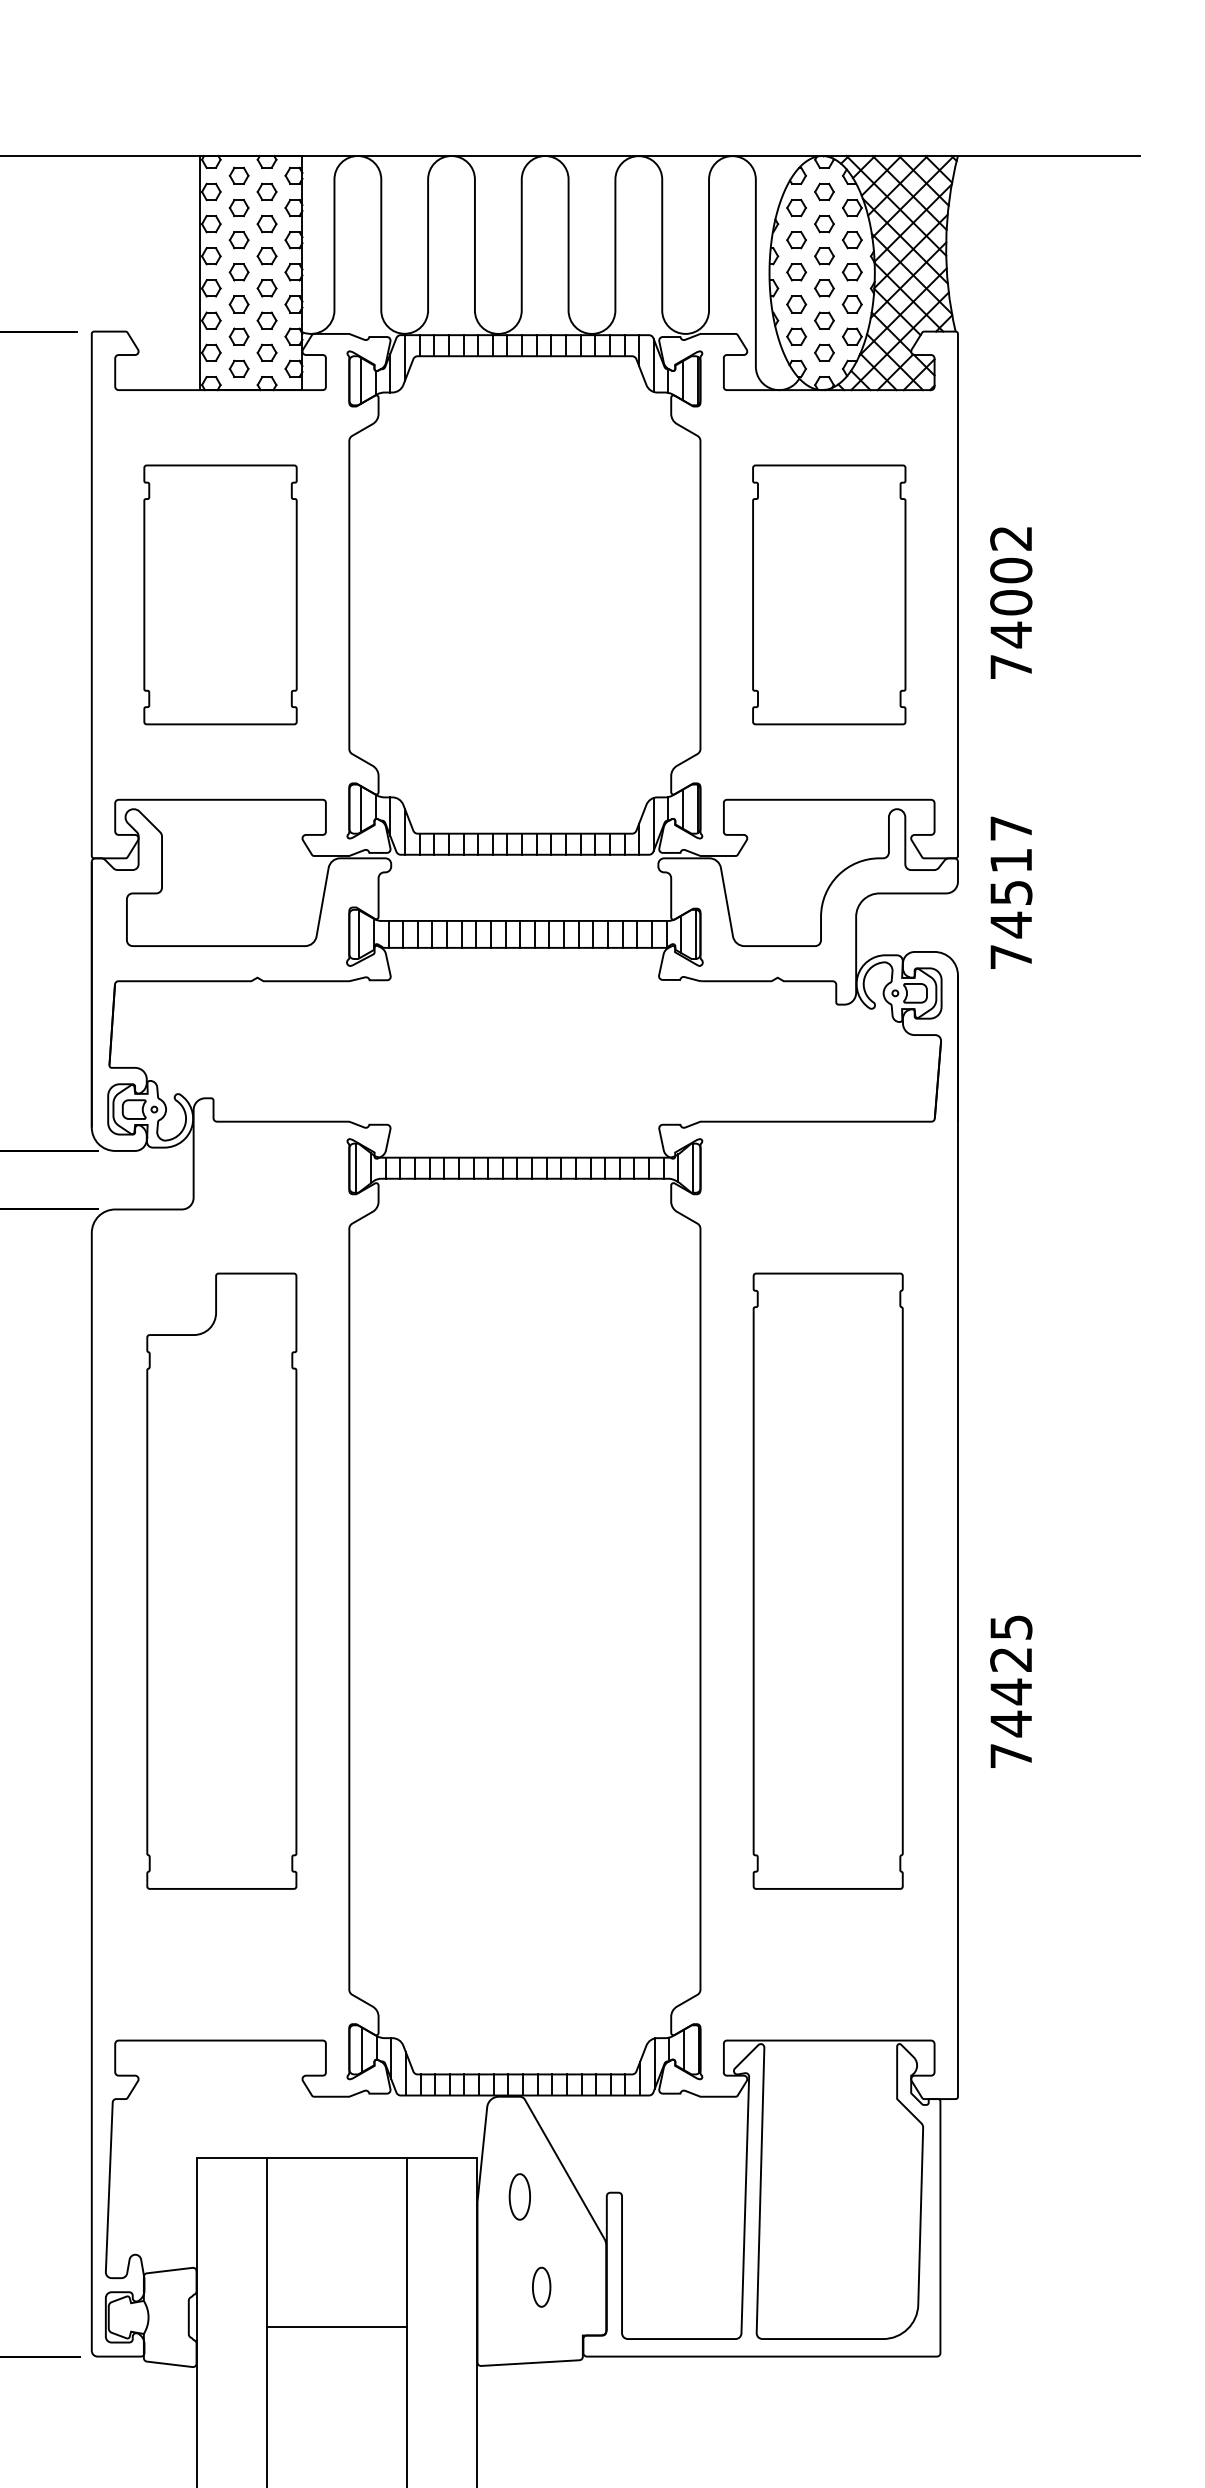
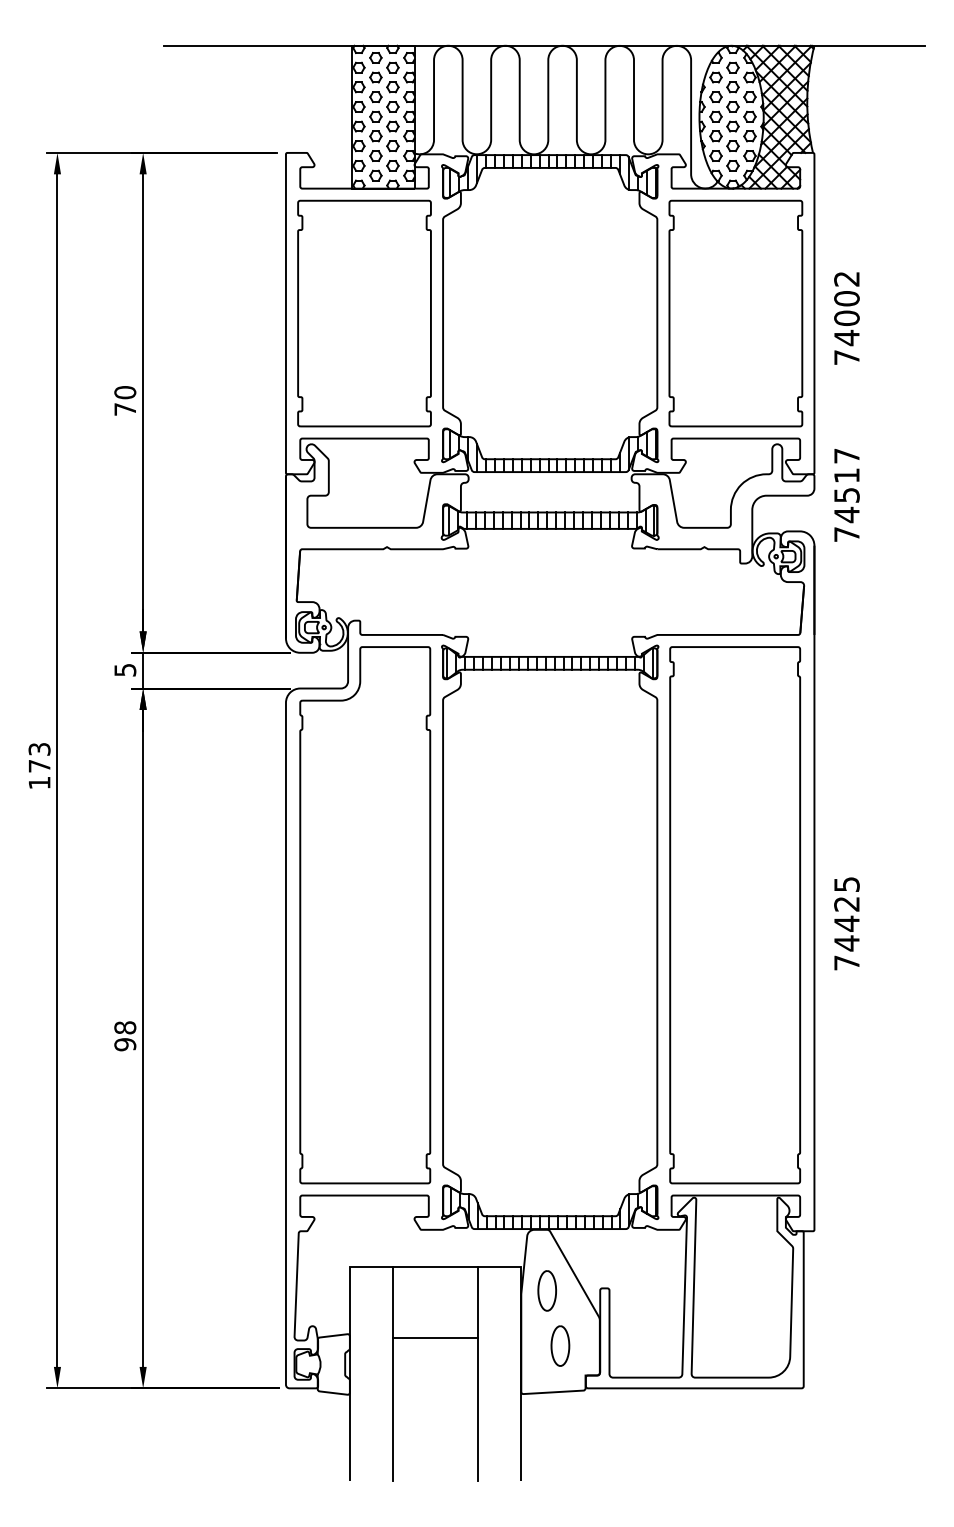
part: (220, 594) -> (364, 313), size x1.43
part: (828, 594) -> (735, 313), size x1.43
part: (222, 1581) -> (365, 915), size x1.43
part: (828, 1581) -> (735, 915), size x1.43
text: (1010, 1691) -> (846, 923), moved
part: (518, 2196) -> (546, 1290), size x1.43
part: (541, 2286) -> (560, 1345), size x1.67
line: (336, 2327) -> (435, 1338), moved

